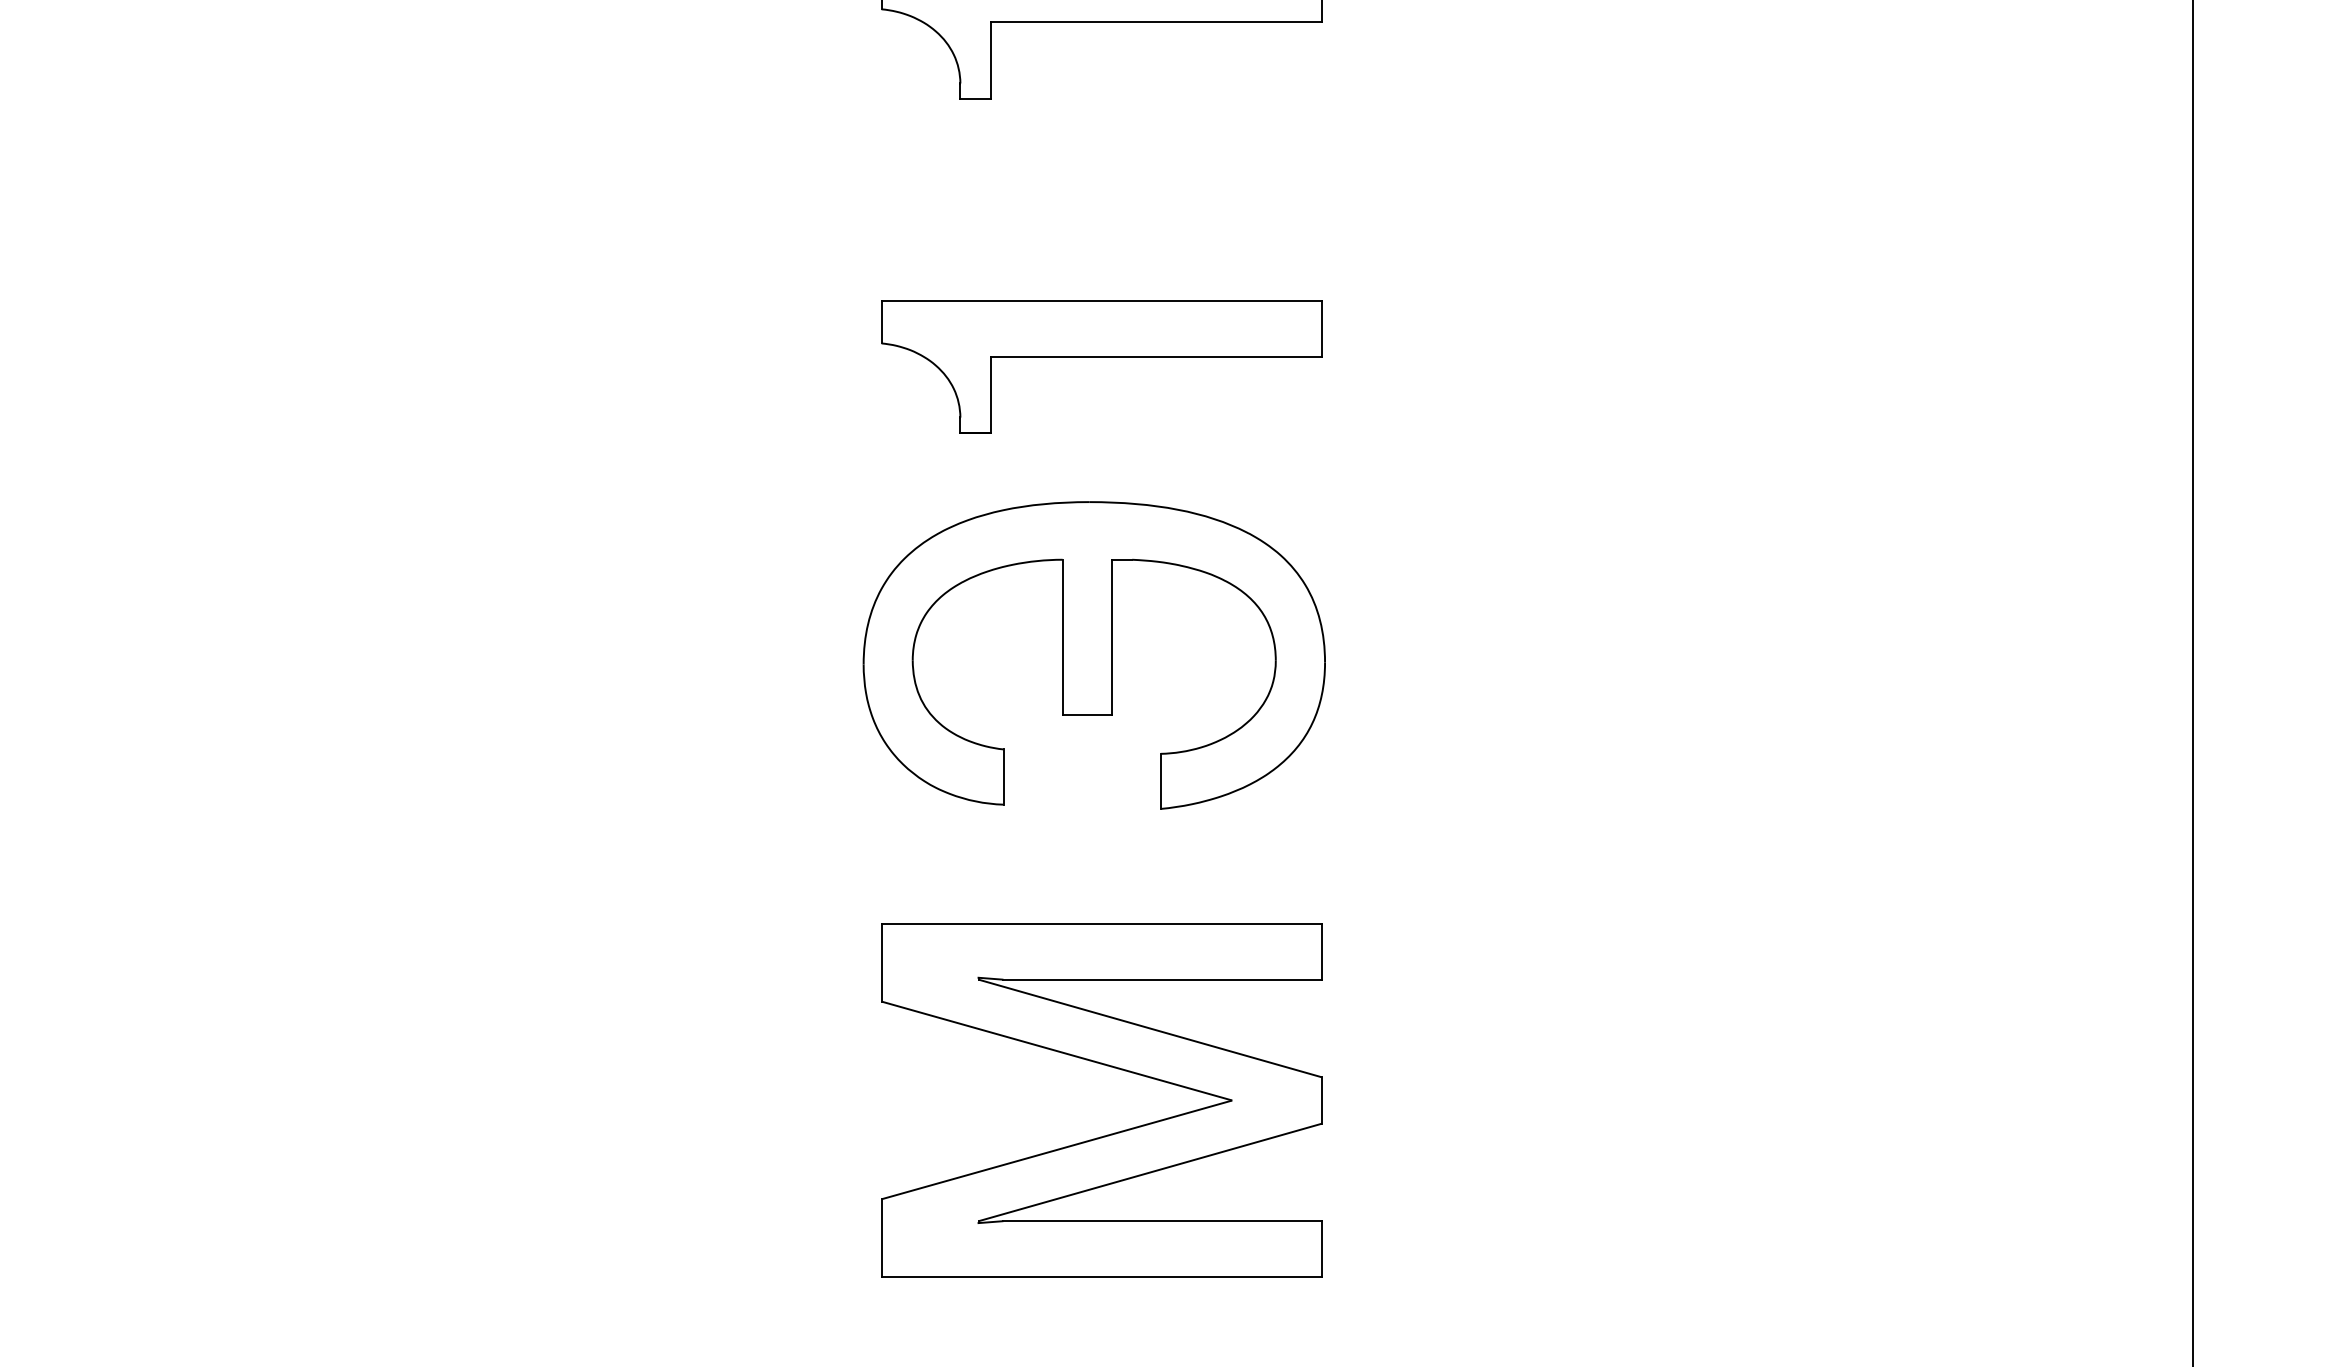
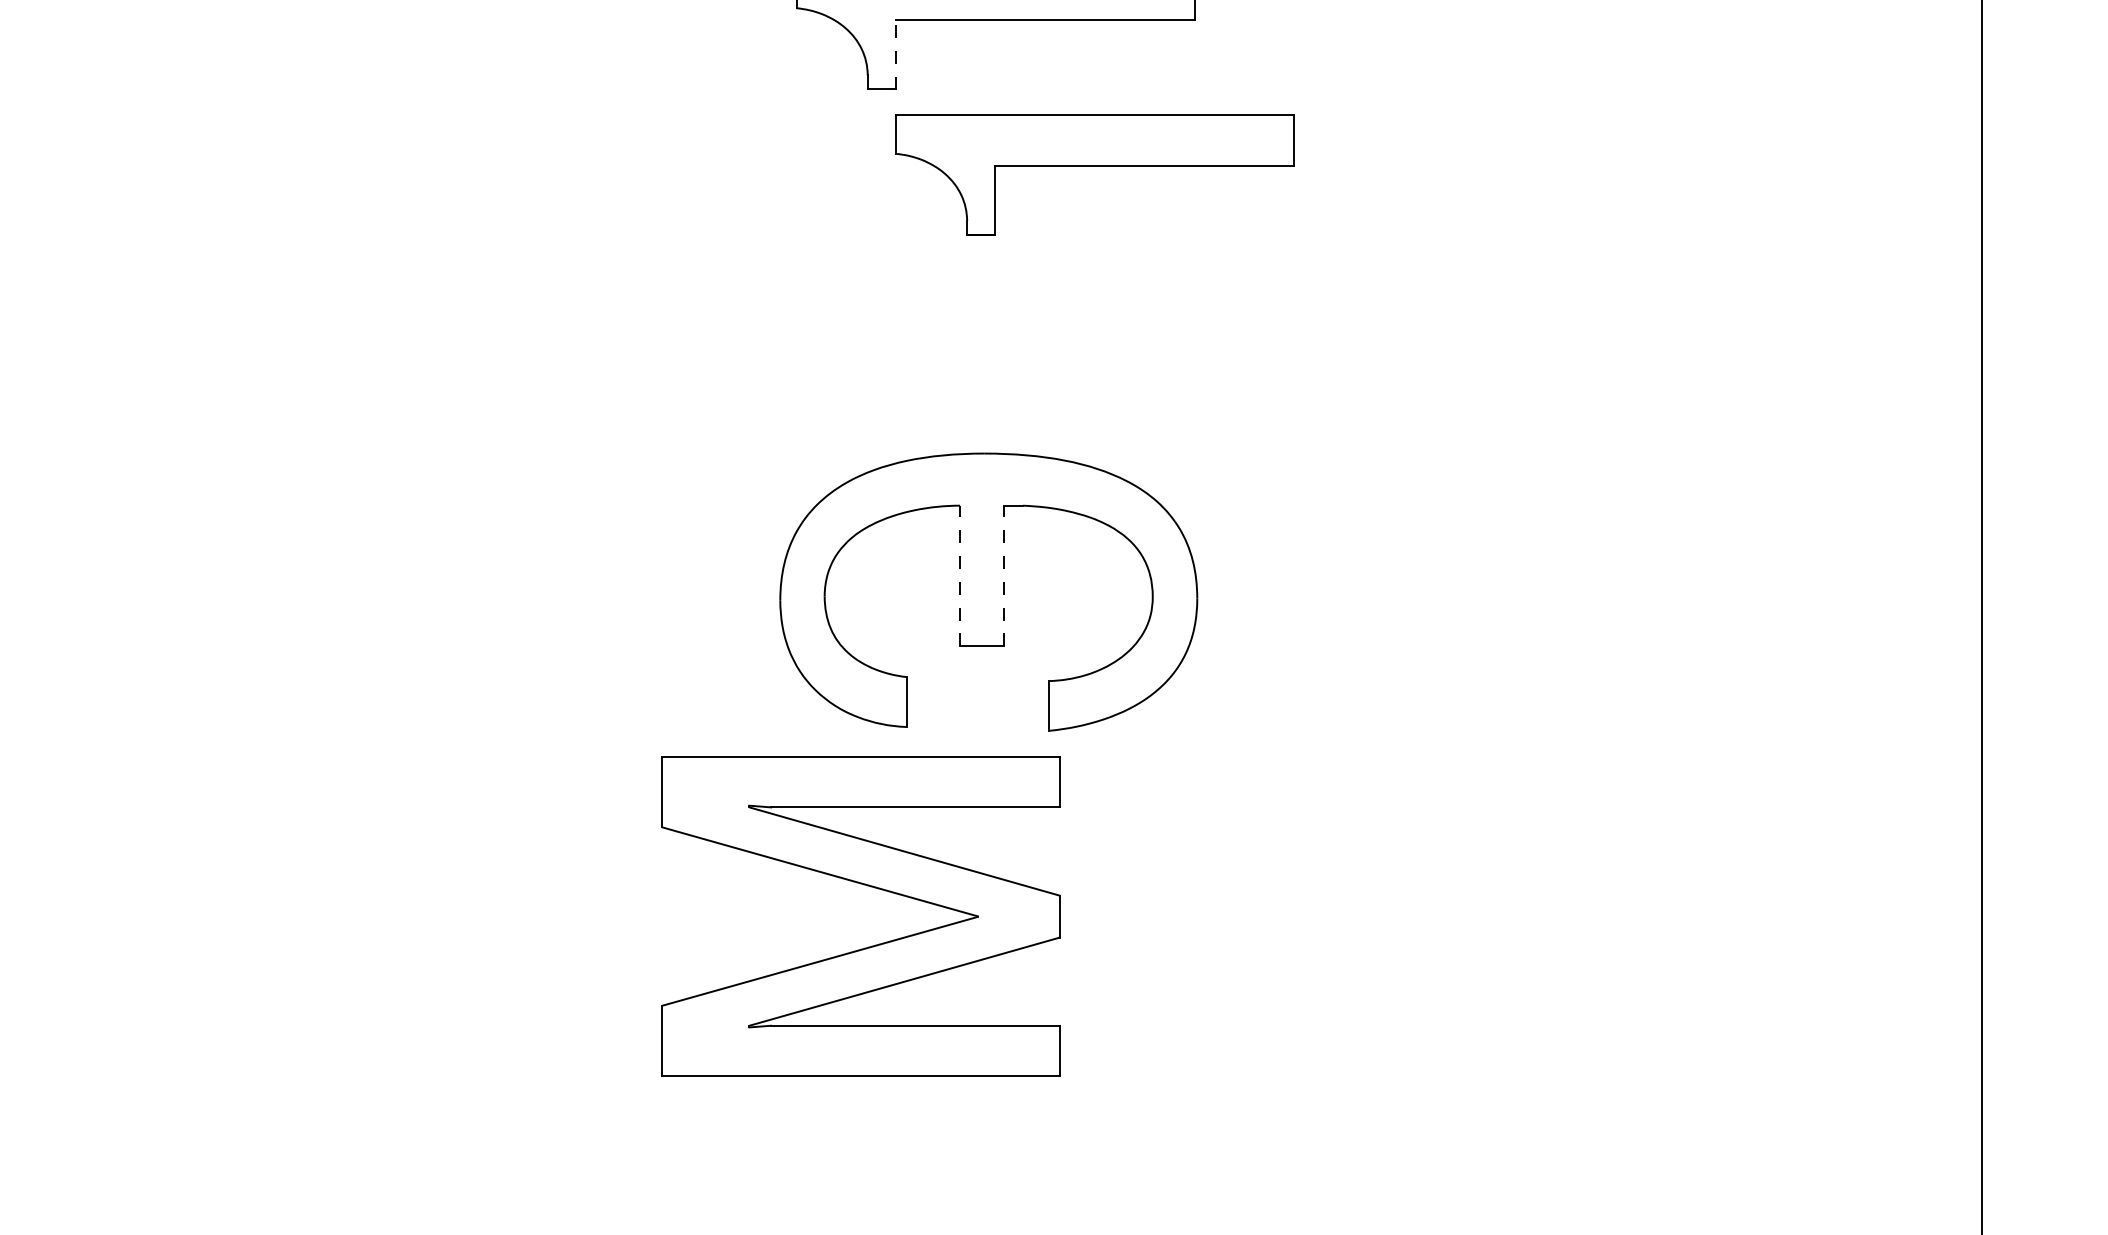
line: (991, 60) -> (895, 54), solid -> dashed
part: (1101, 357) -> (1094, 166), moved
line: (1062, 637) -> (960, 575), solid -> dashed
line: (1111, 637) -> (1004, 575), solid -> dashed
part: (1110, 1067) -> (868, 886), moved

